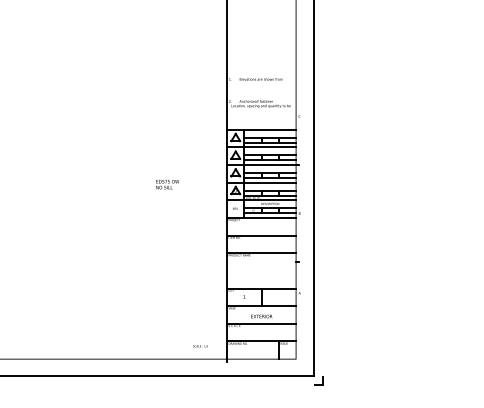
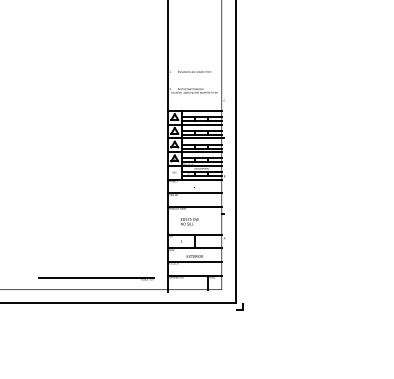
text: (167, 184) -> (189, 221), moved
line: (135, 343) -> (96, 277), added

